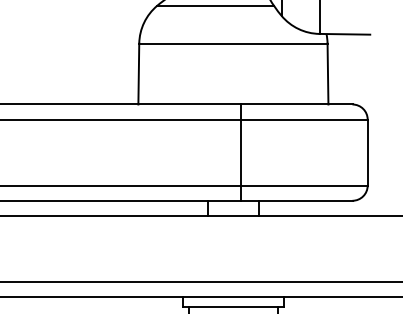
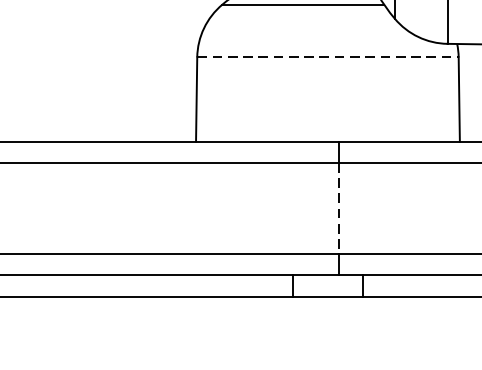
line: (233, 43) -> (328, 57), solid -> dashed
line: (241, 152) -> (339, 208), solid -> dashed

